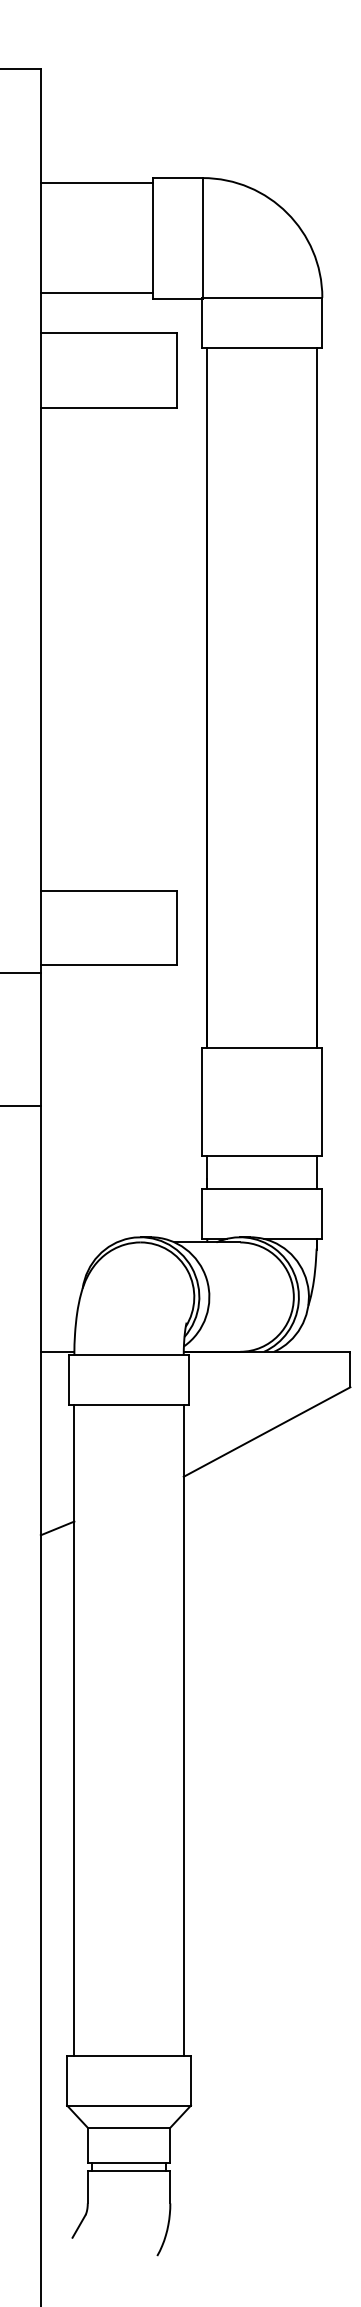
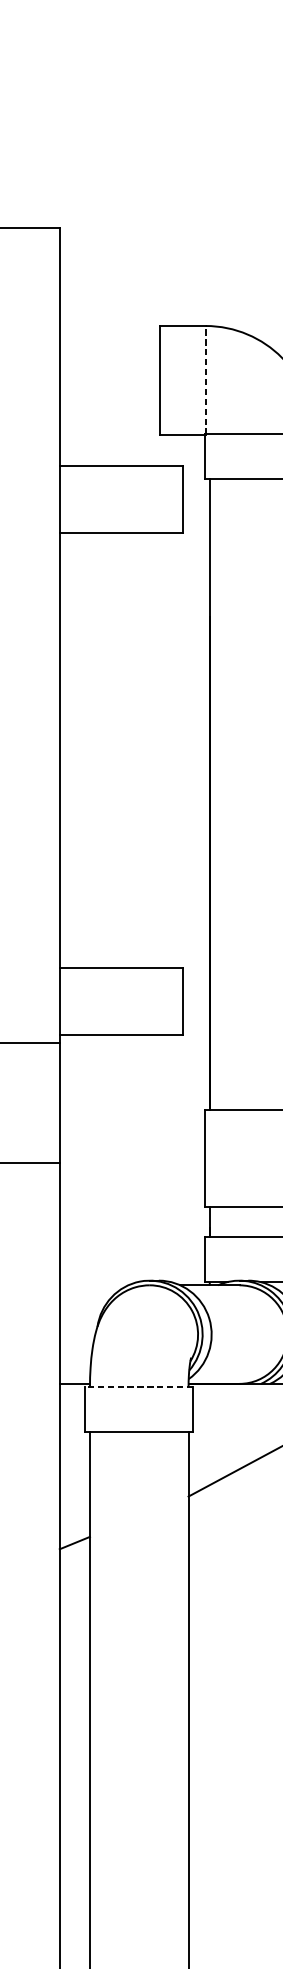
line: (96, 183) -> (109, 330), removed
line: (202, 237) -> (205, 379), solid -> dashed
line: (96, 292) -> (109, 429), removed
line: (129, 1355) -> (139, 1387), solid -> dashed

